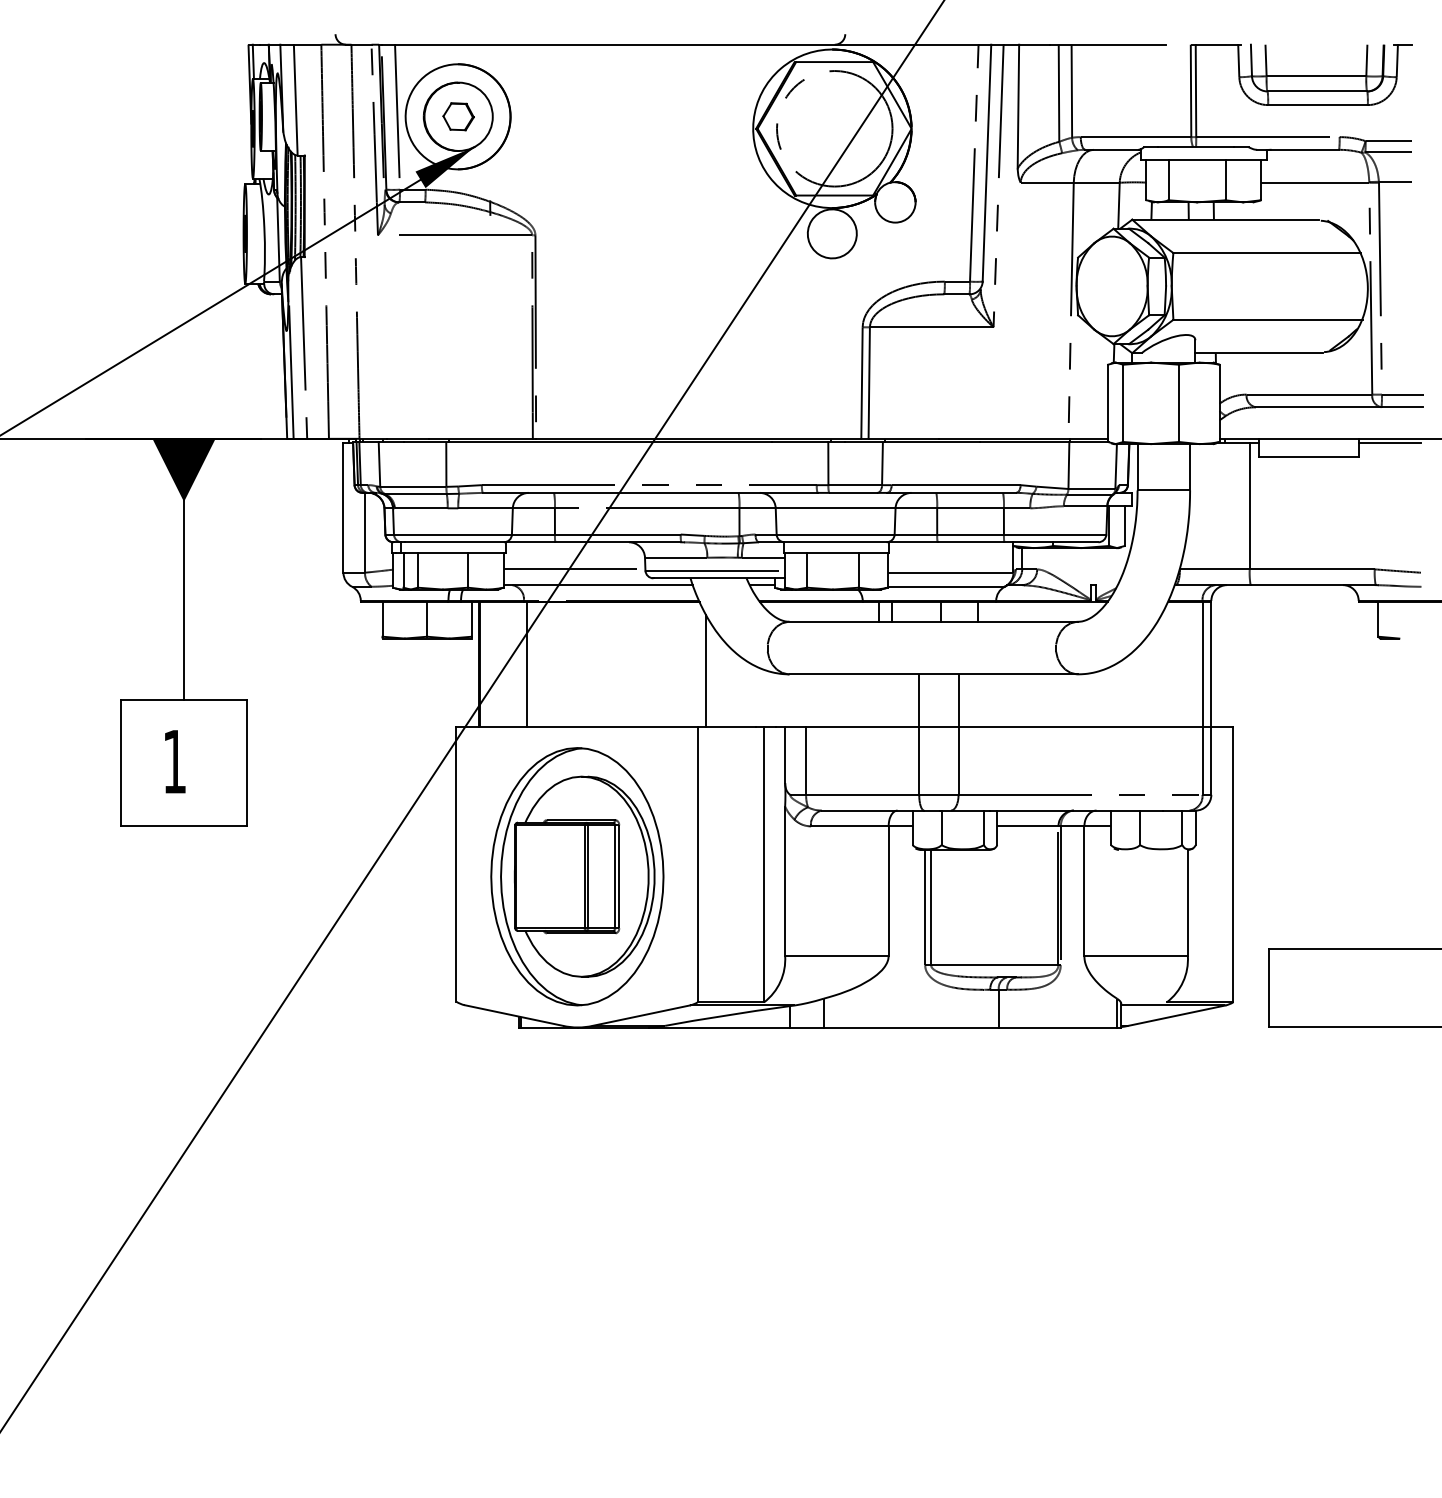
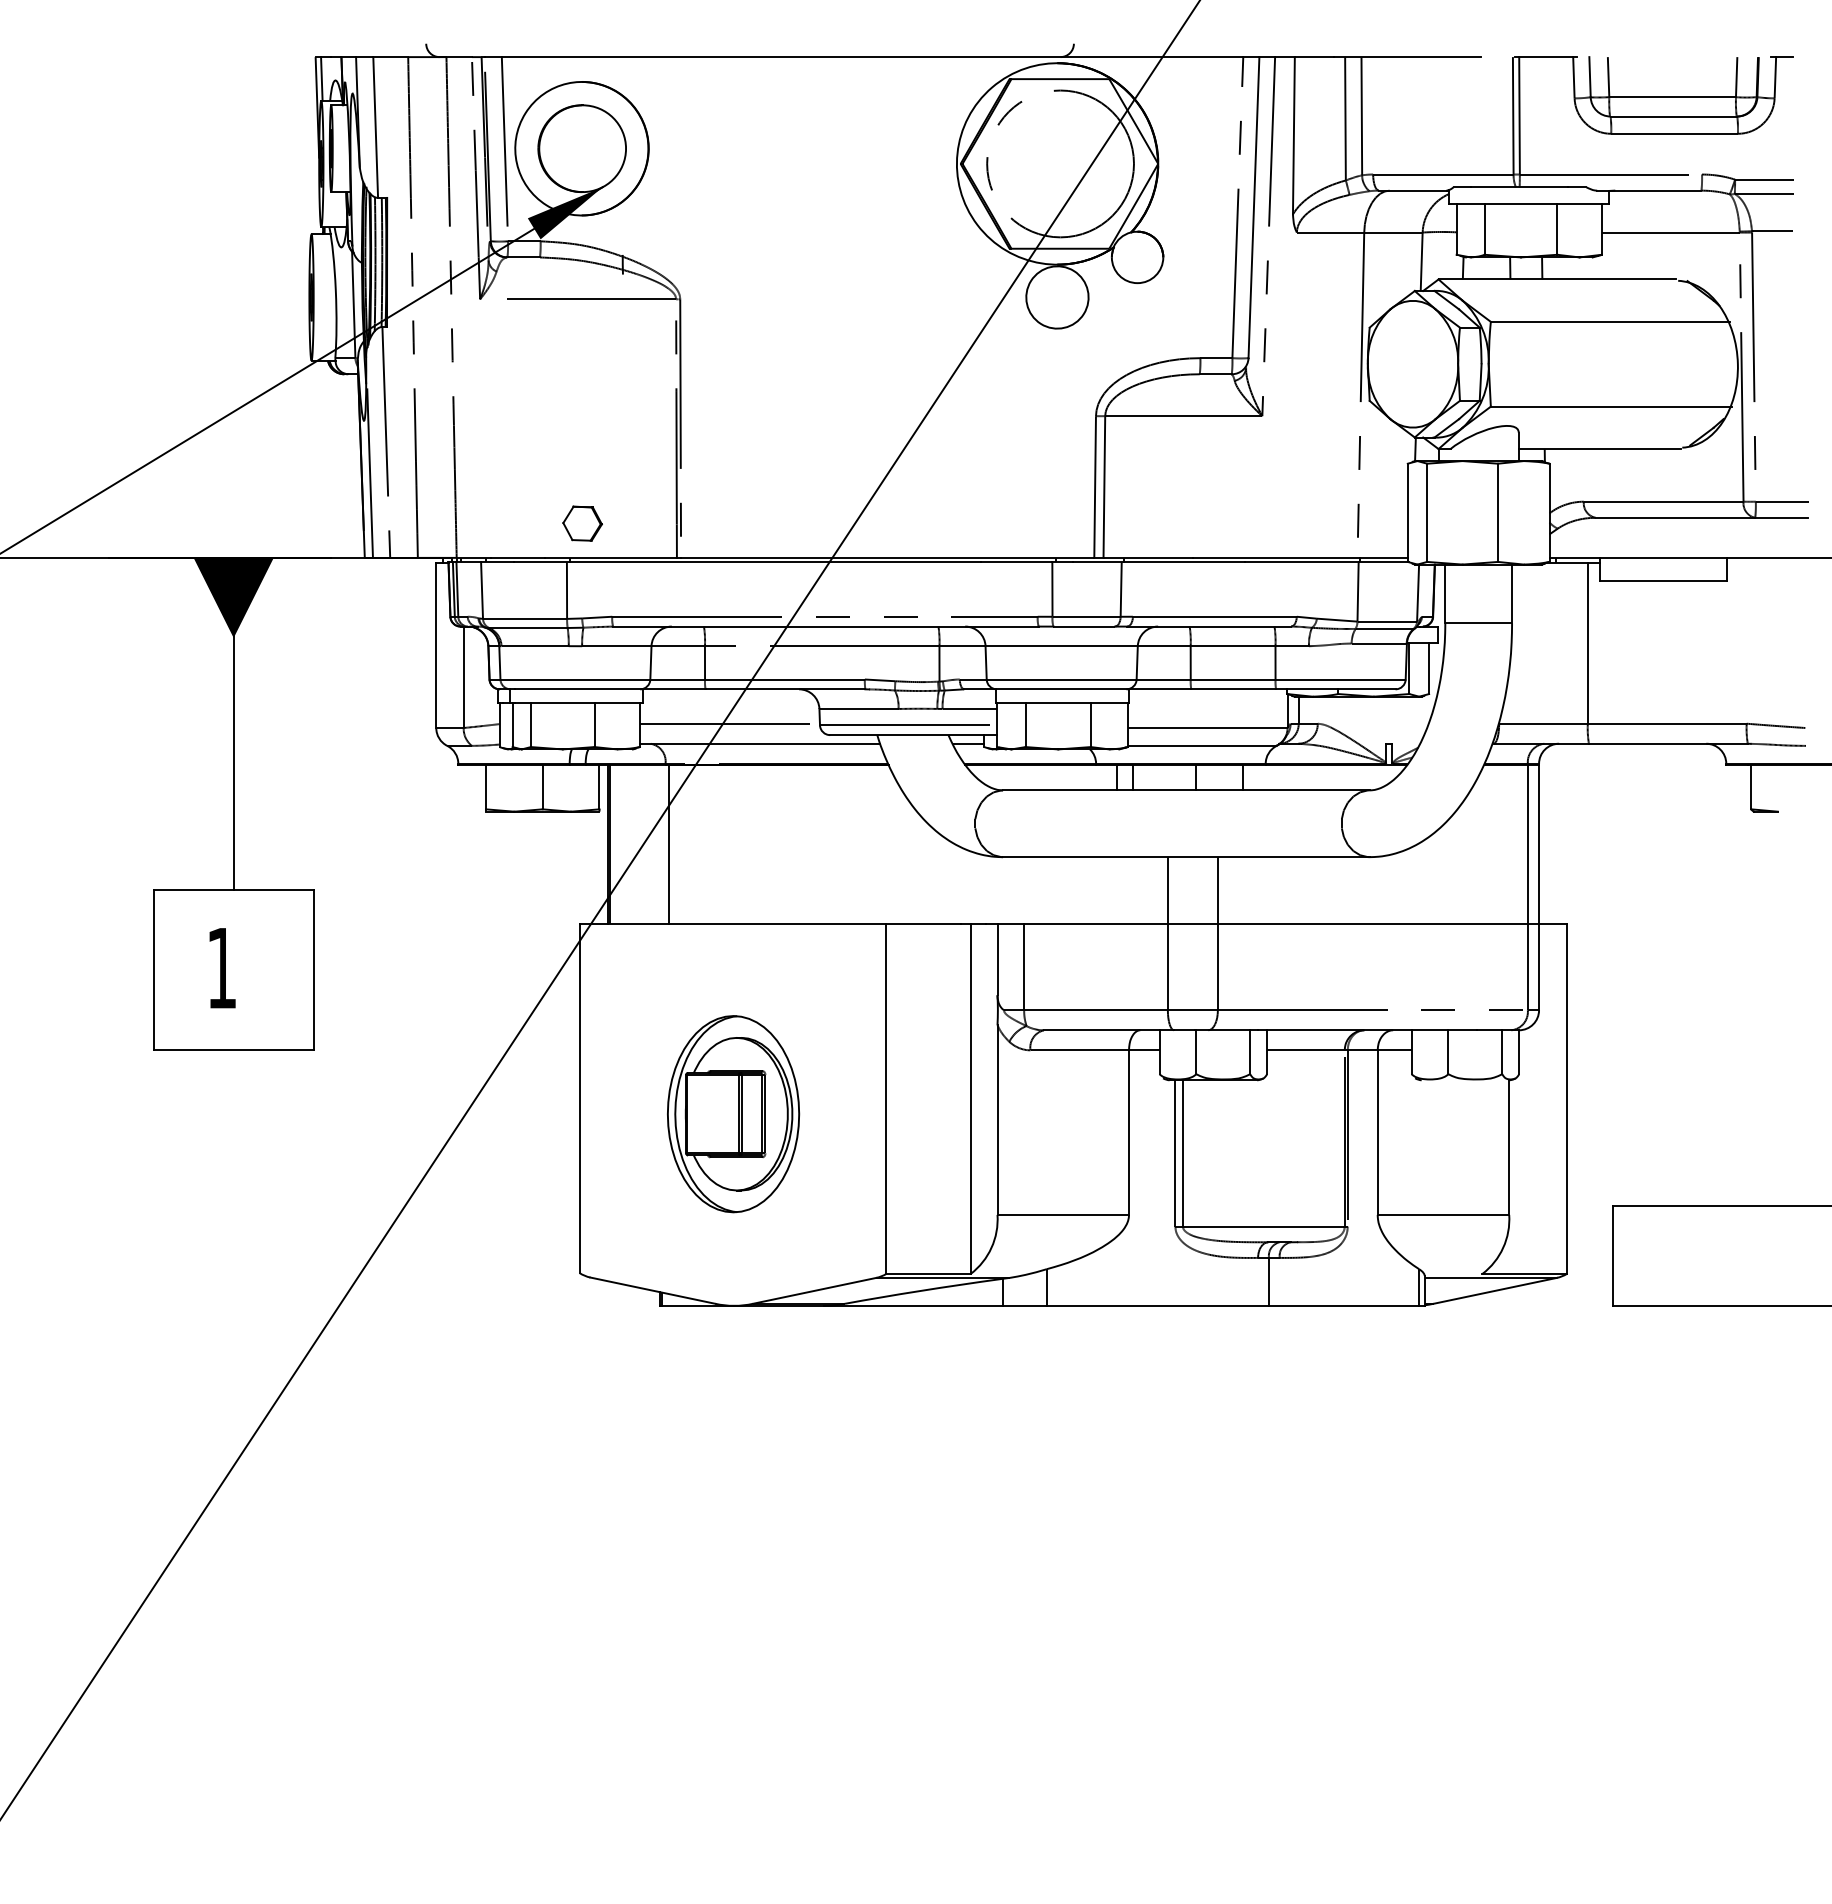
part: (458, 116) -> (582, 523), moved
line: (1389, 443) -> (1765, 563), removed
line: (706, 671) -> (897, 853), removed
part: (577, 876) -> (733, 1113), size x0.6

